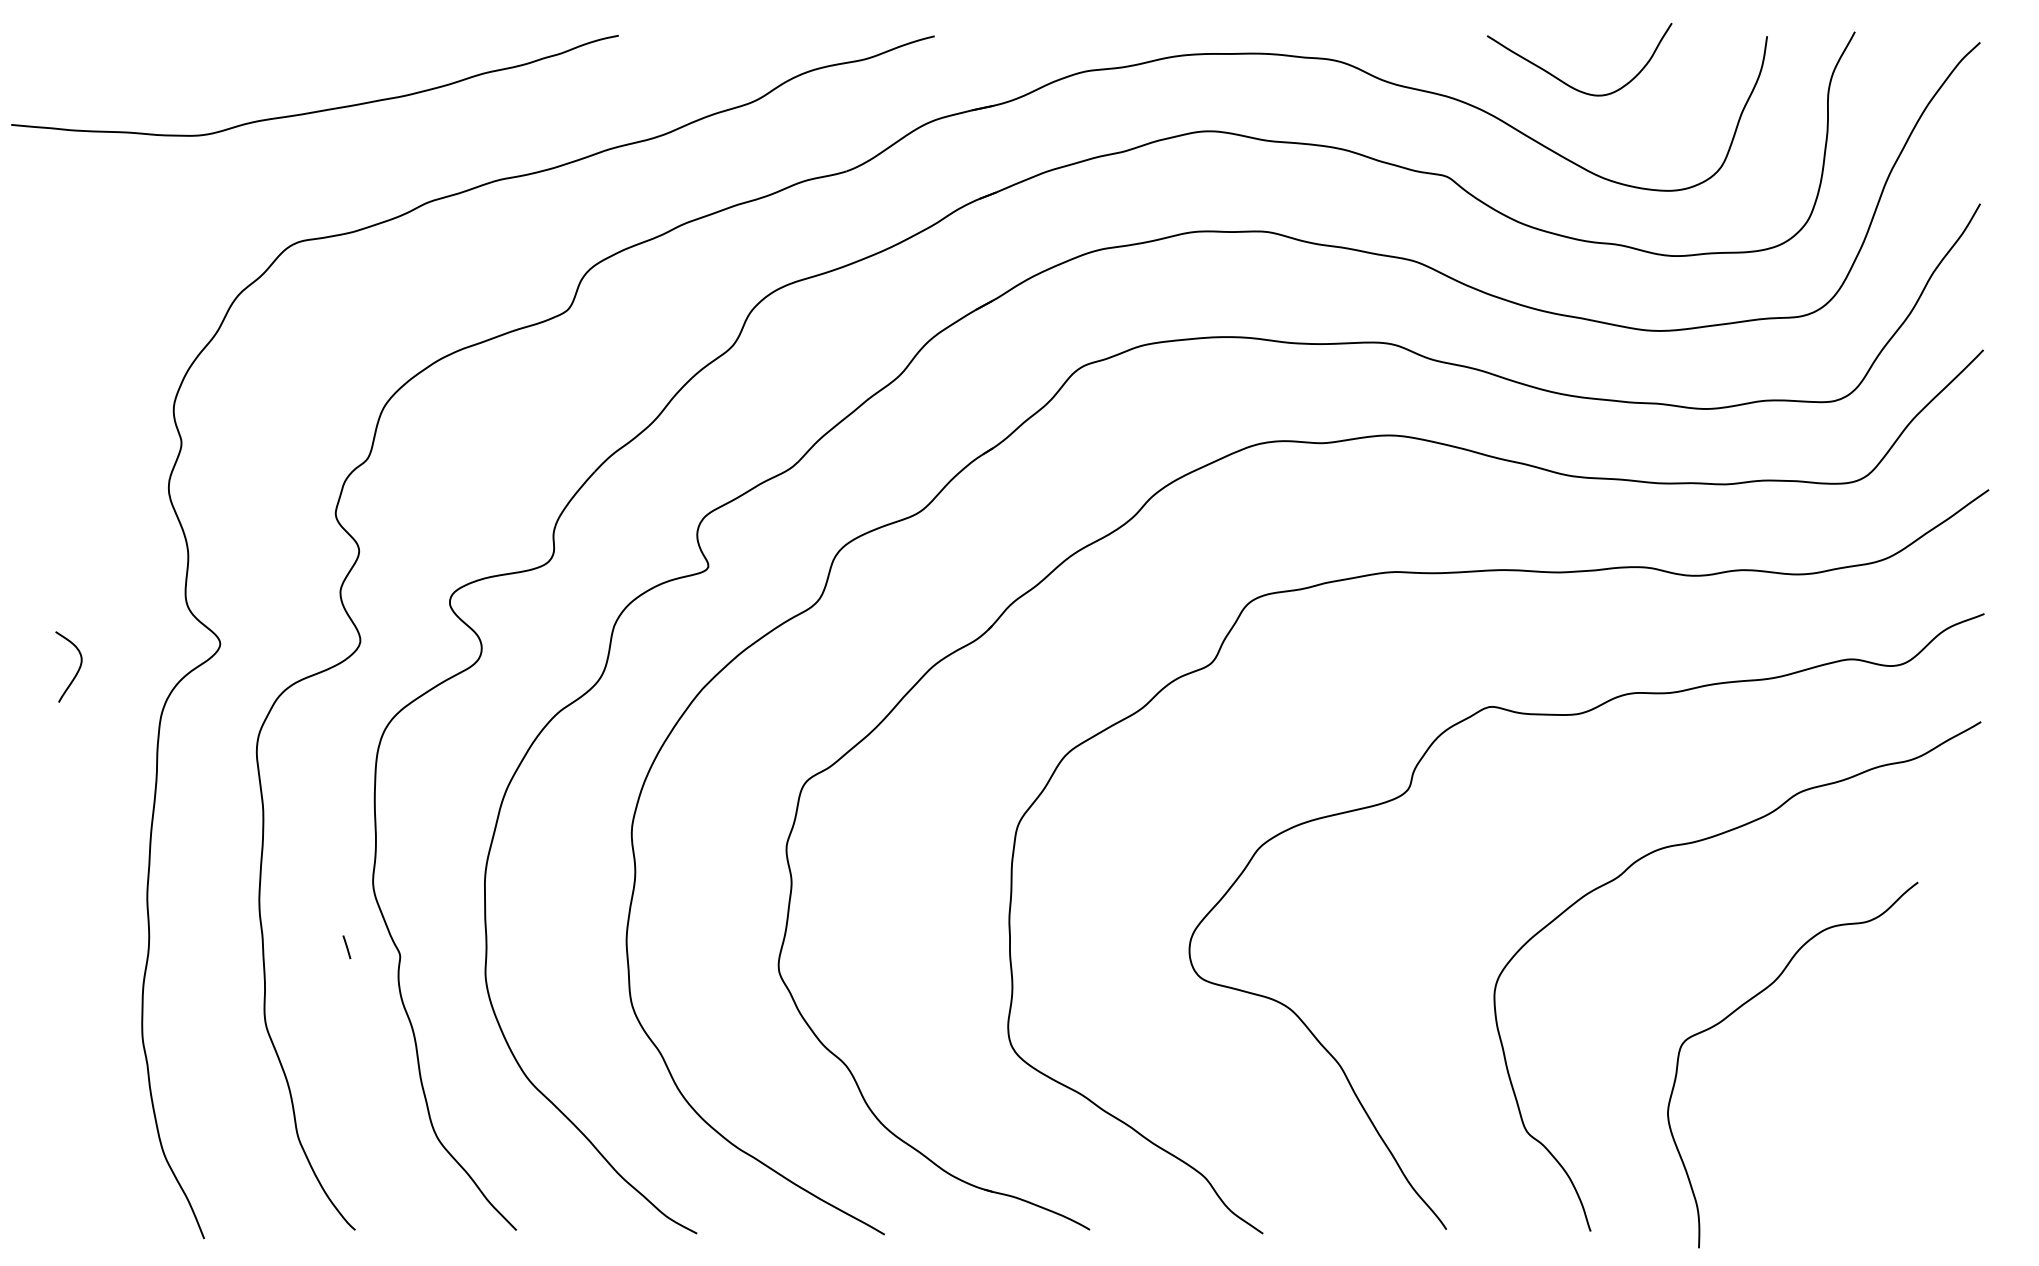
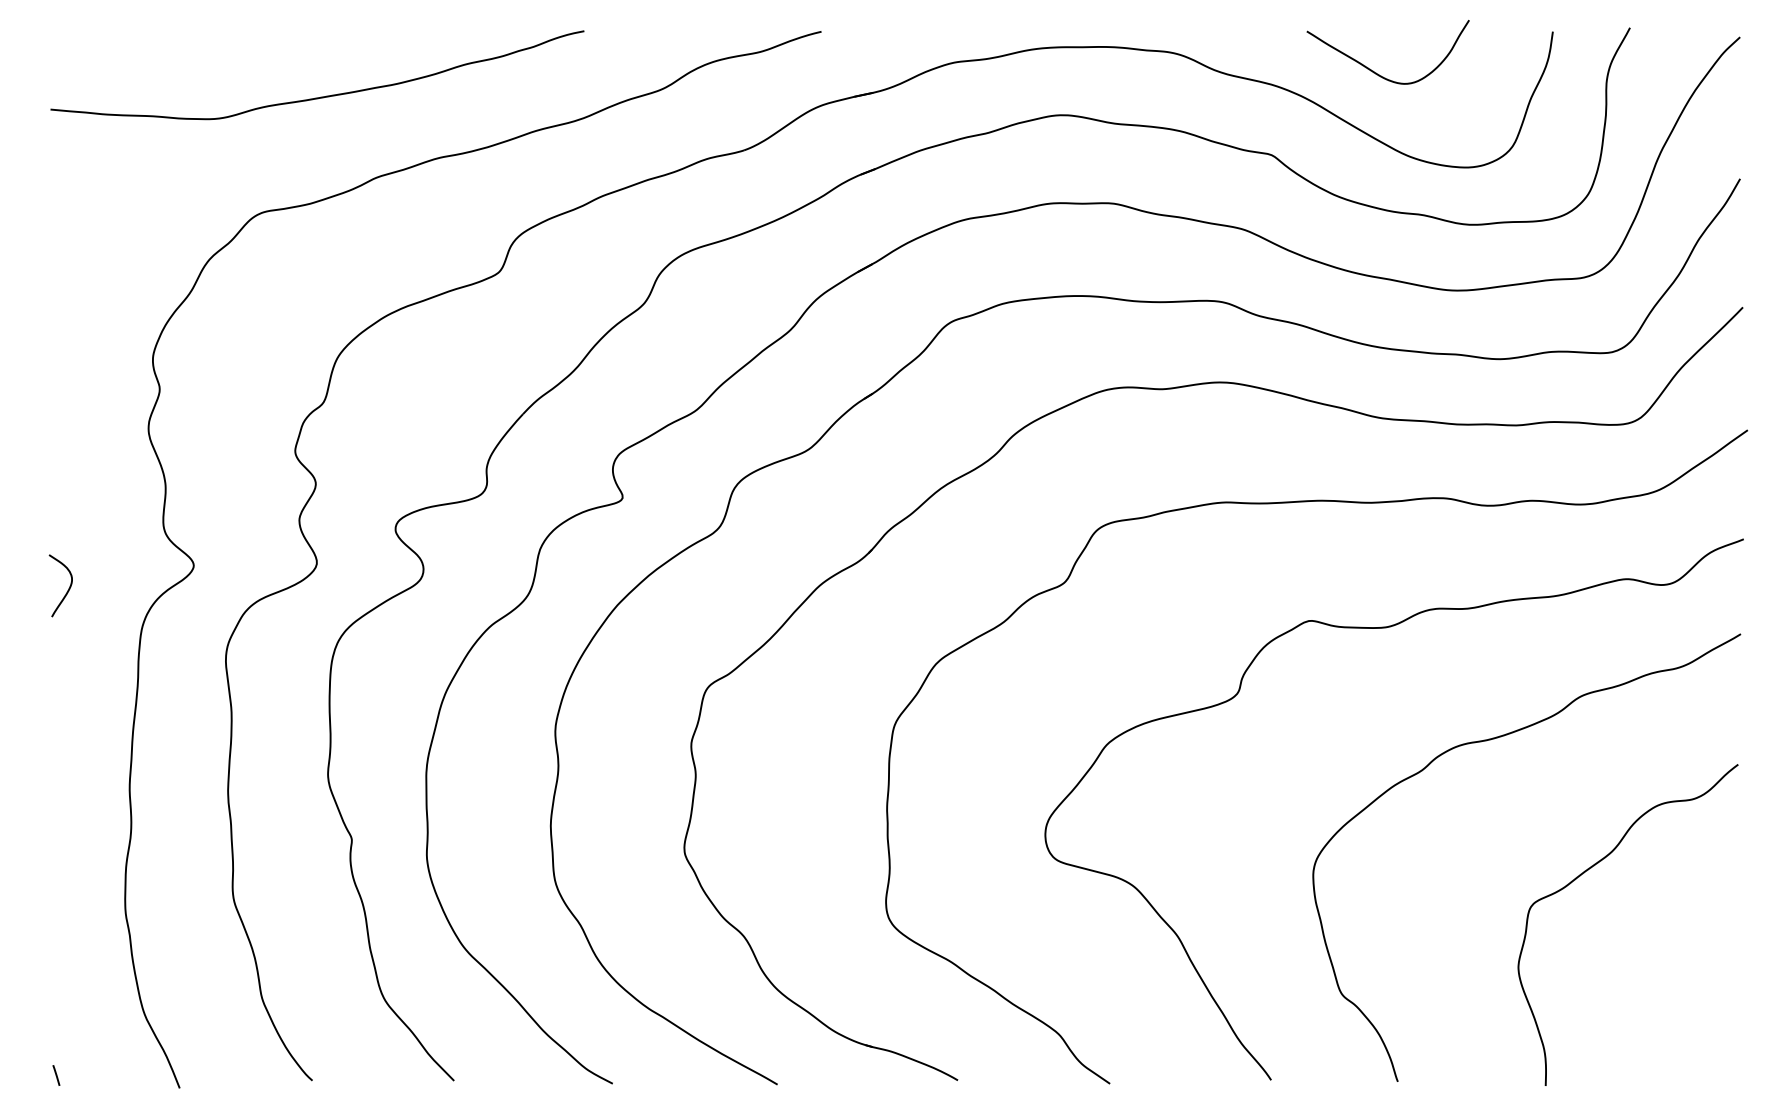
curve: (317, 110) -> (319, 96), moved
line: (346, 947) -> (56, 1075), moved
curve: (1745, 1004) -> (1586, 871), moved

